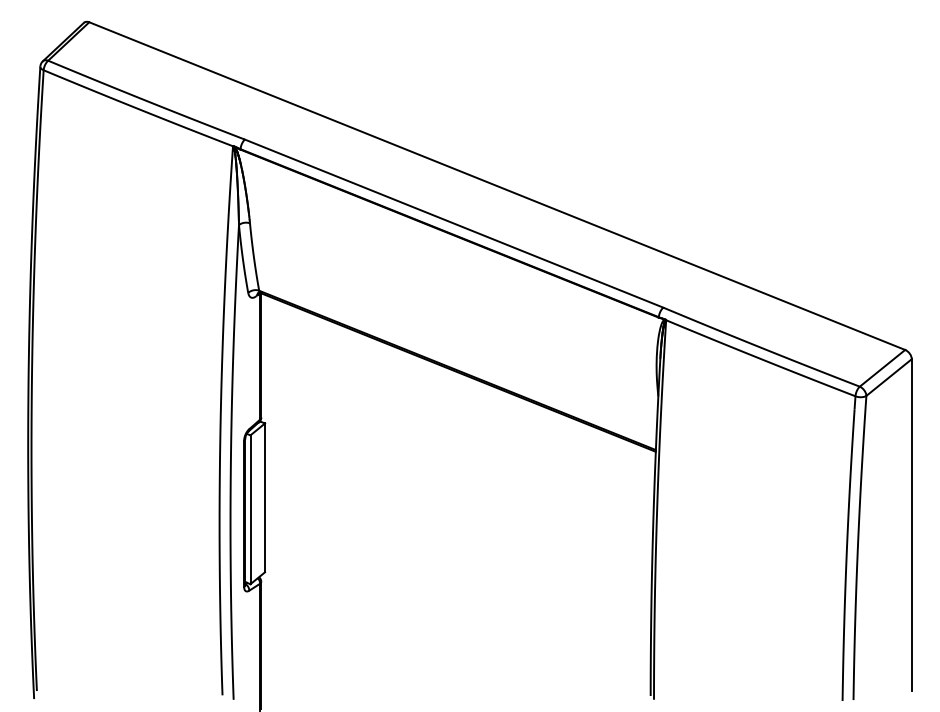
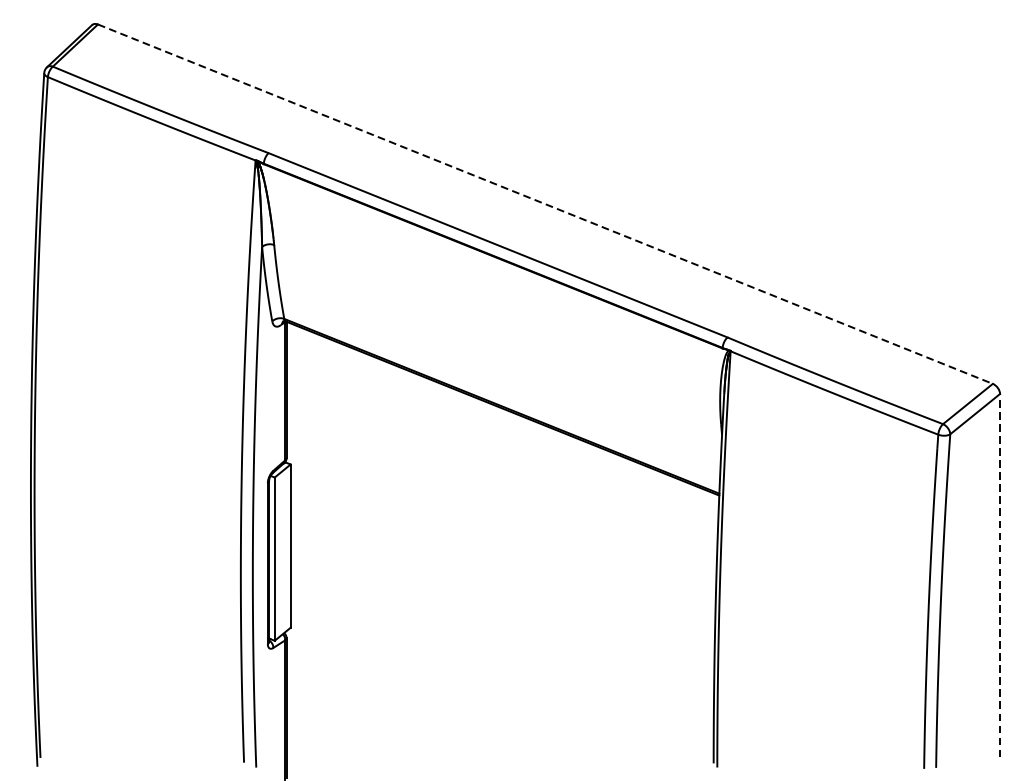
line: (497, 186) -> (545, 204), solid -> dashed
line: (911, 524) -> (999, 575), solid -> dashed

